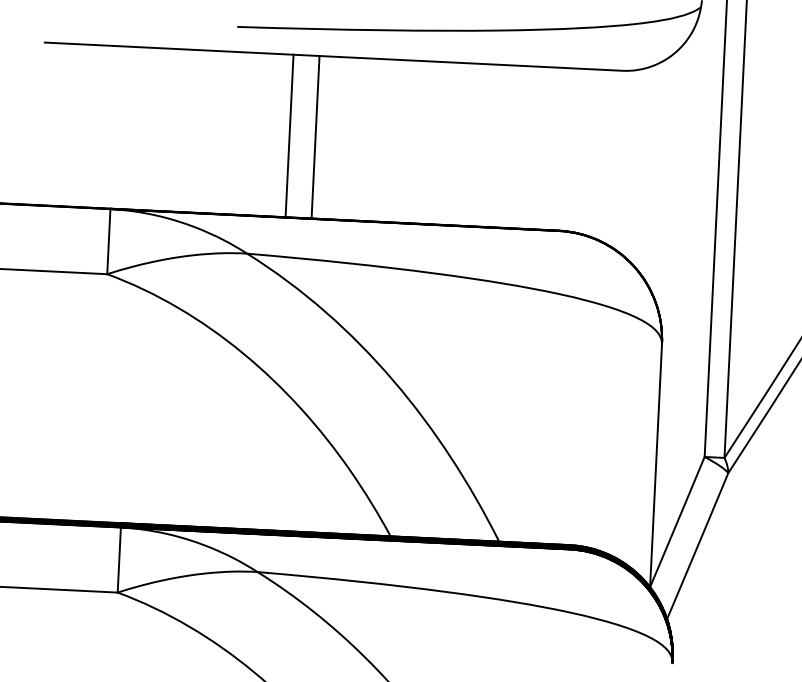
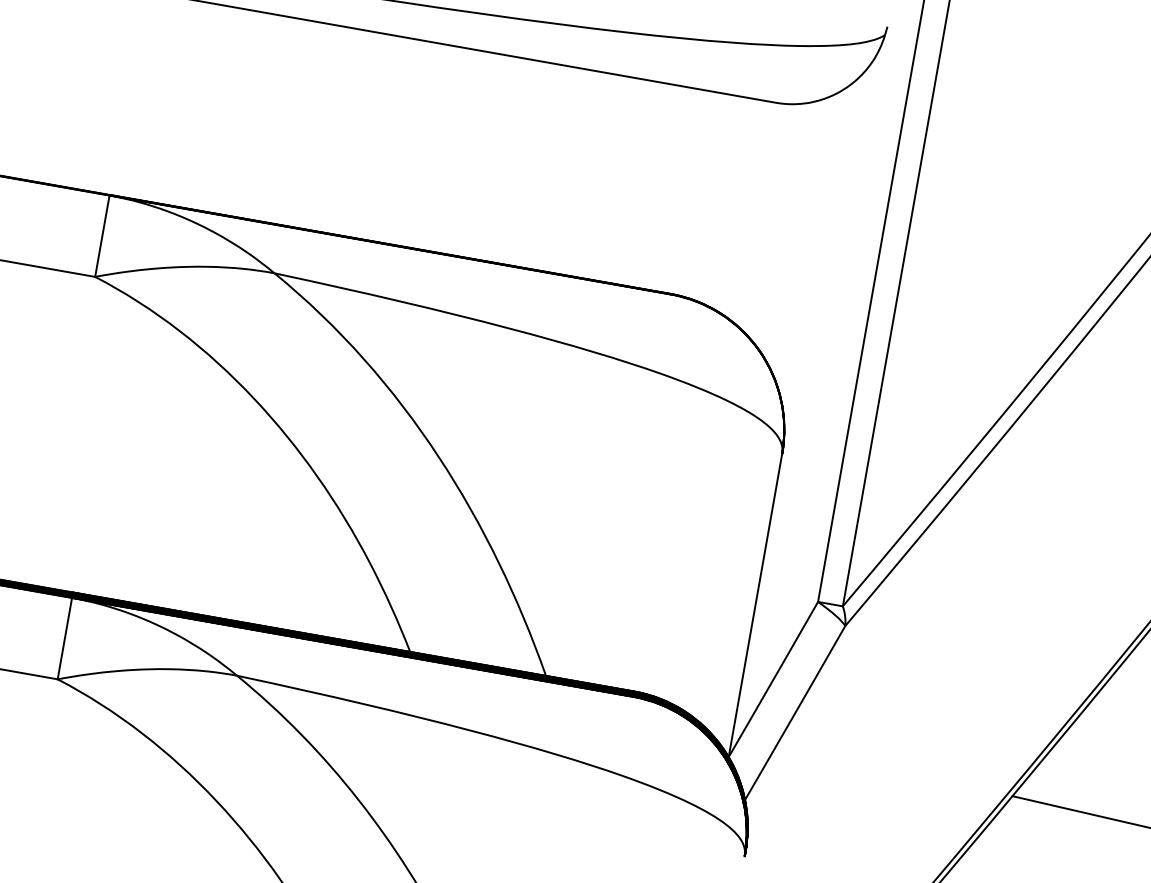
line: (289, 135) -> (346, 131), removed
line: (315, 137) -> (379, 137), removed

